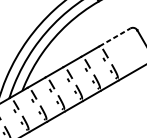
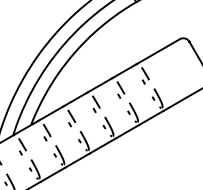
line: (115, 37) -> (159, 51), dashed -> solid

